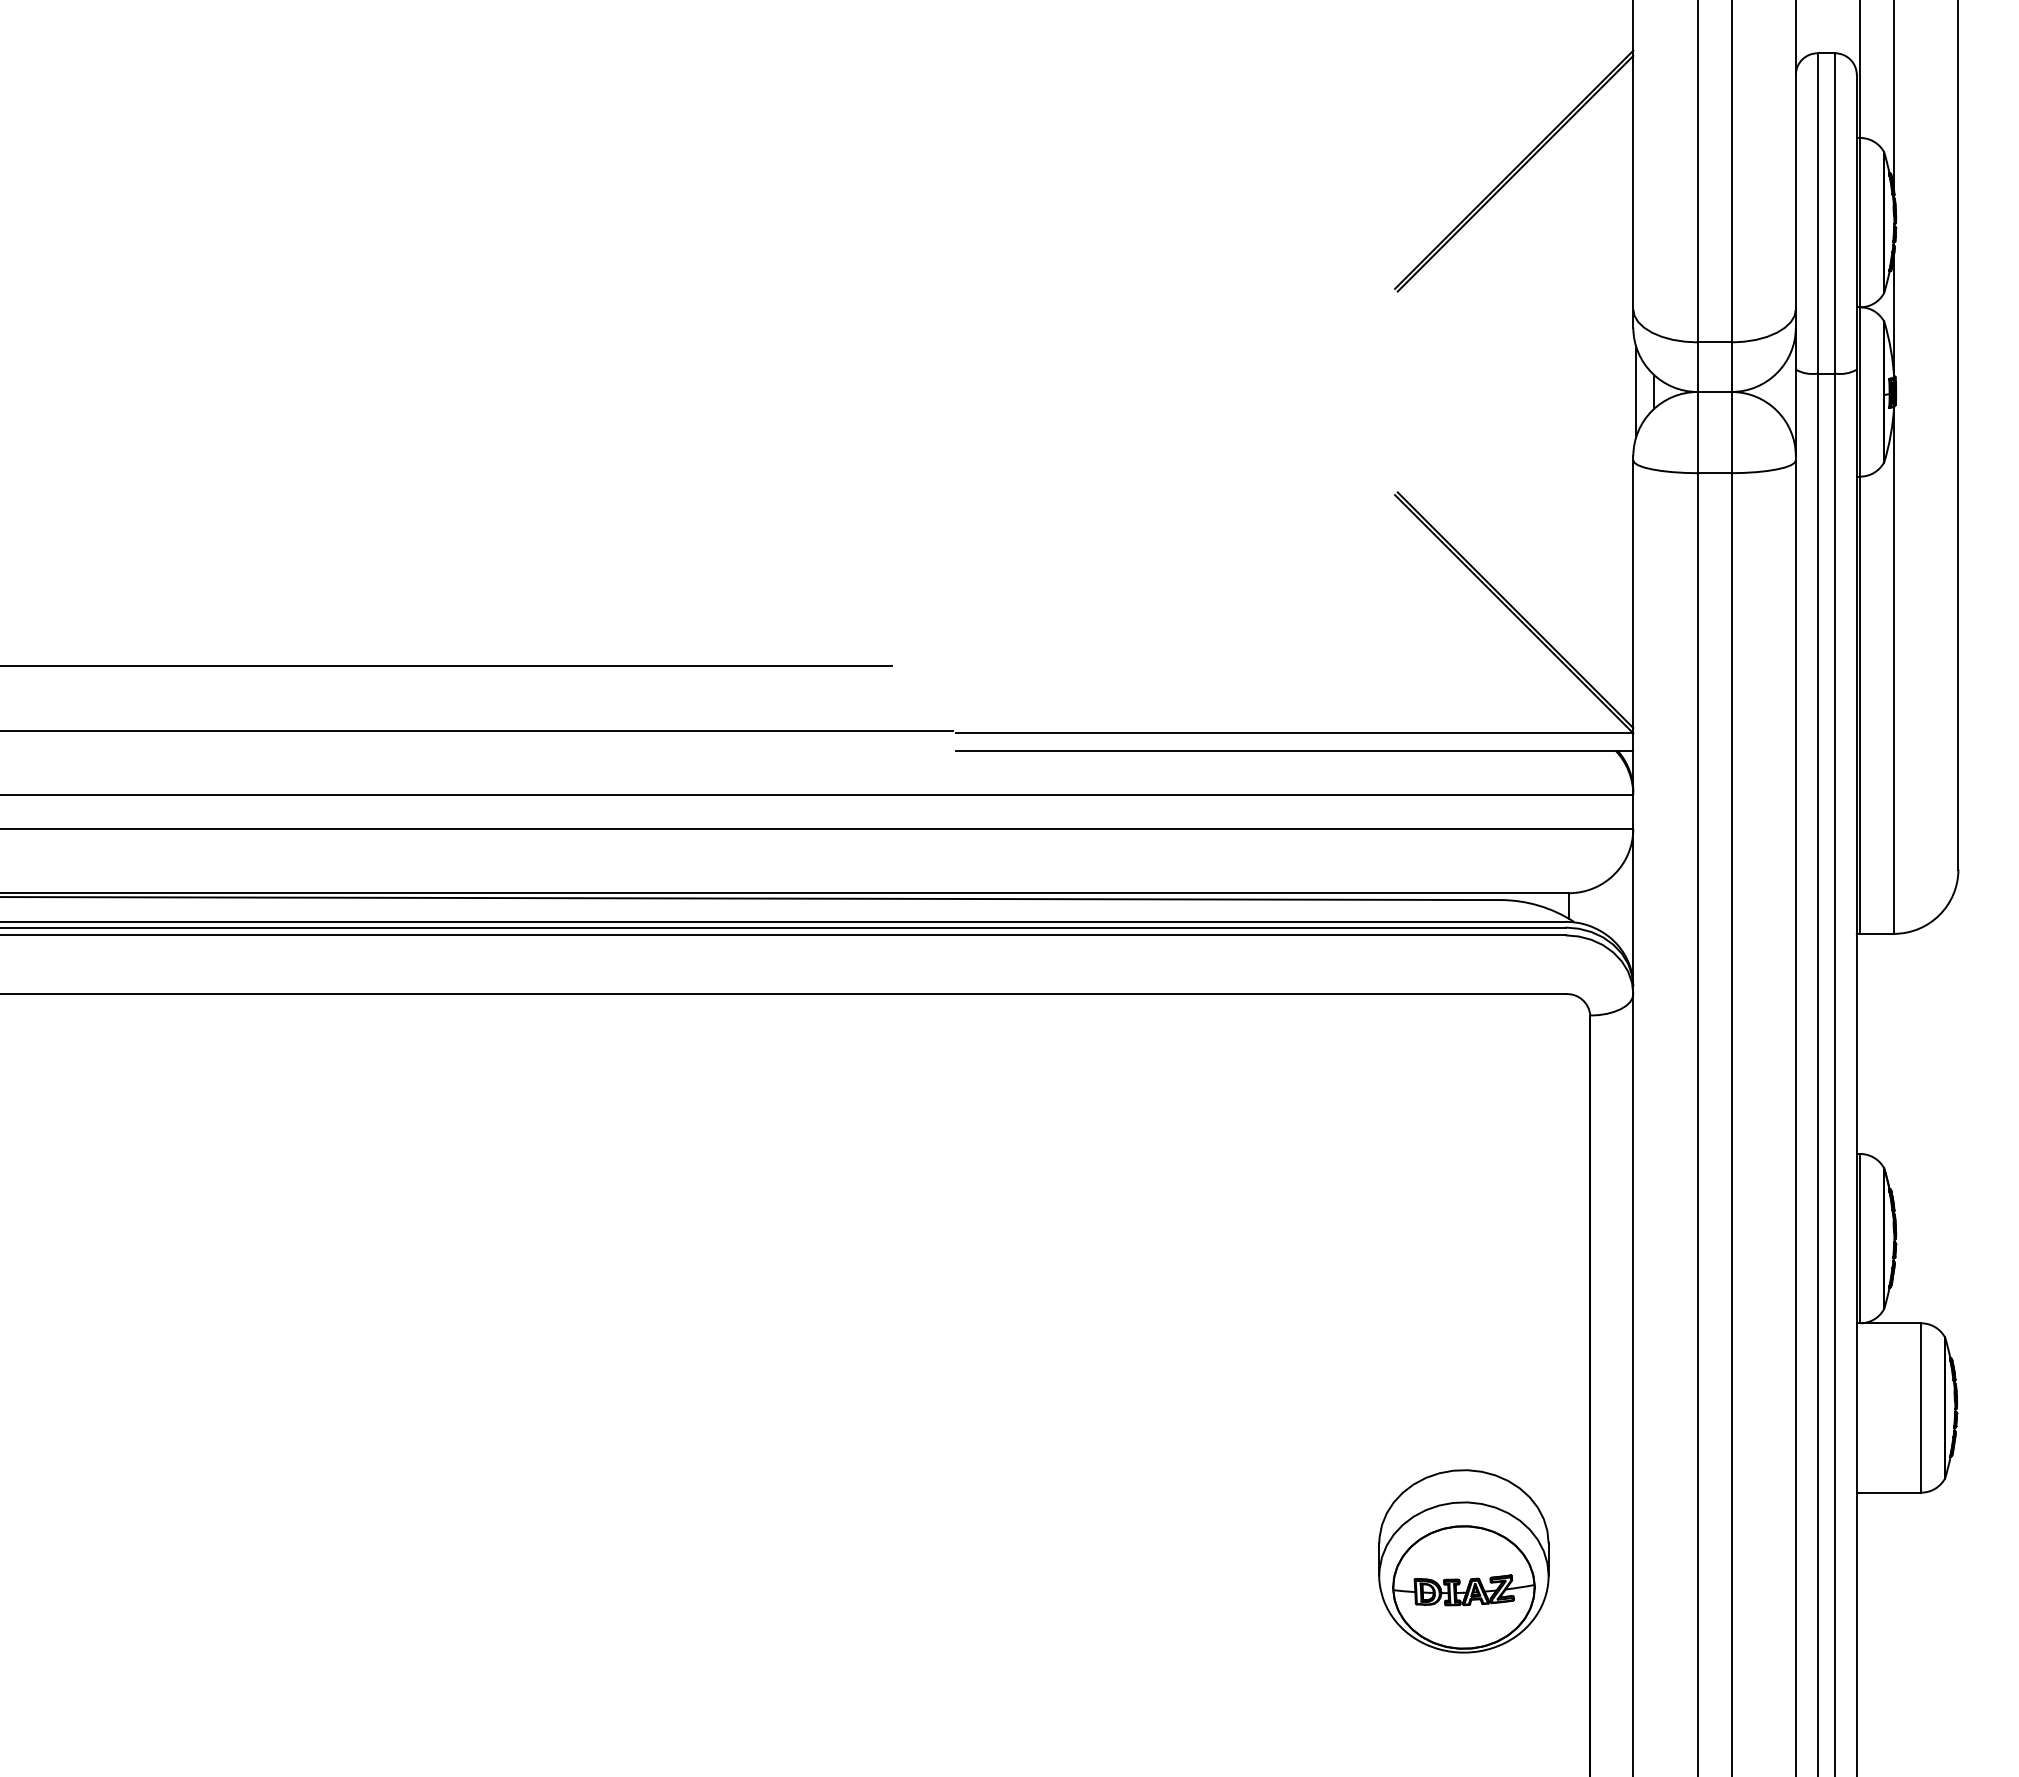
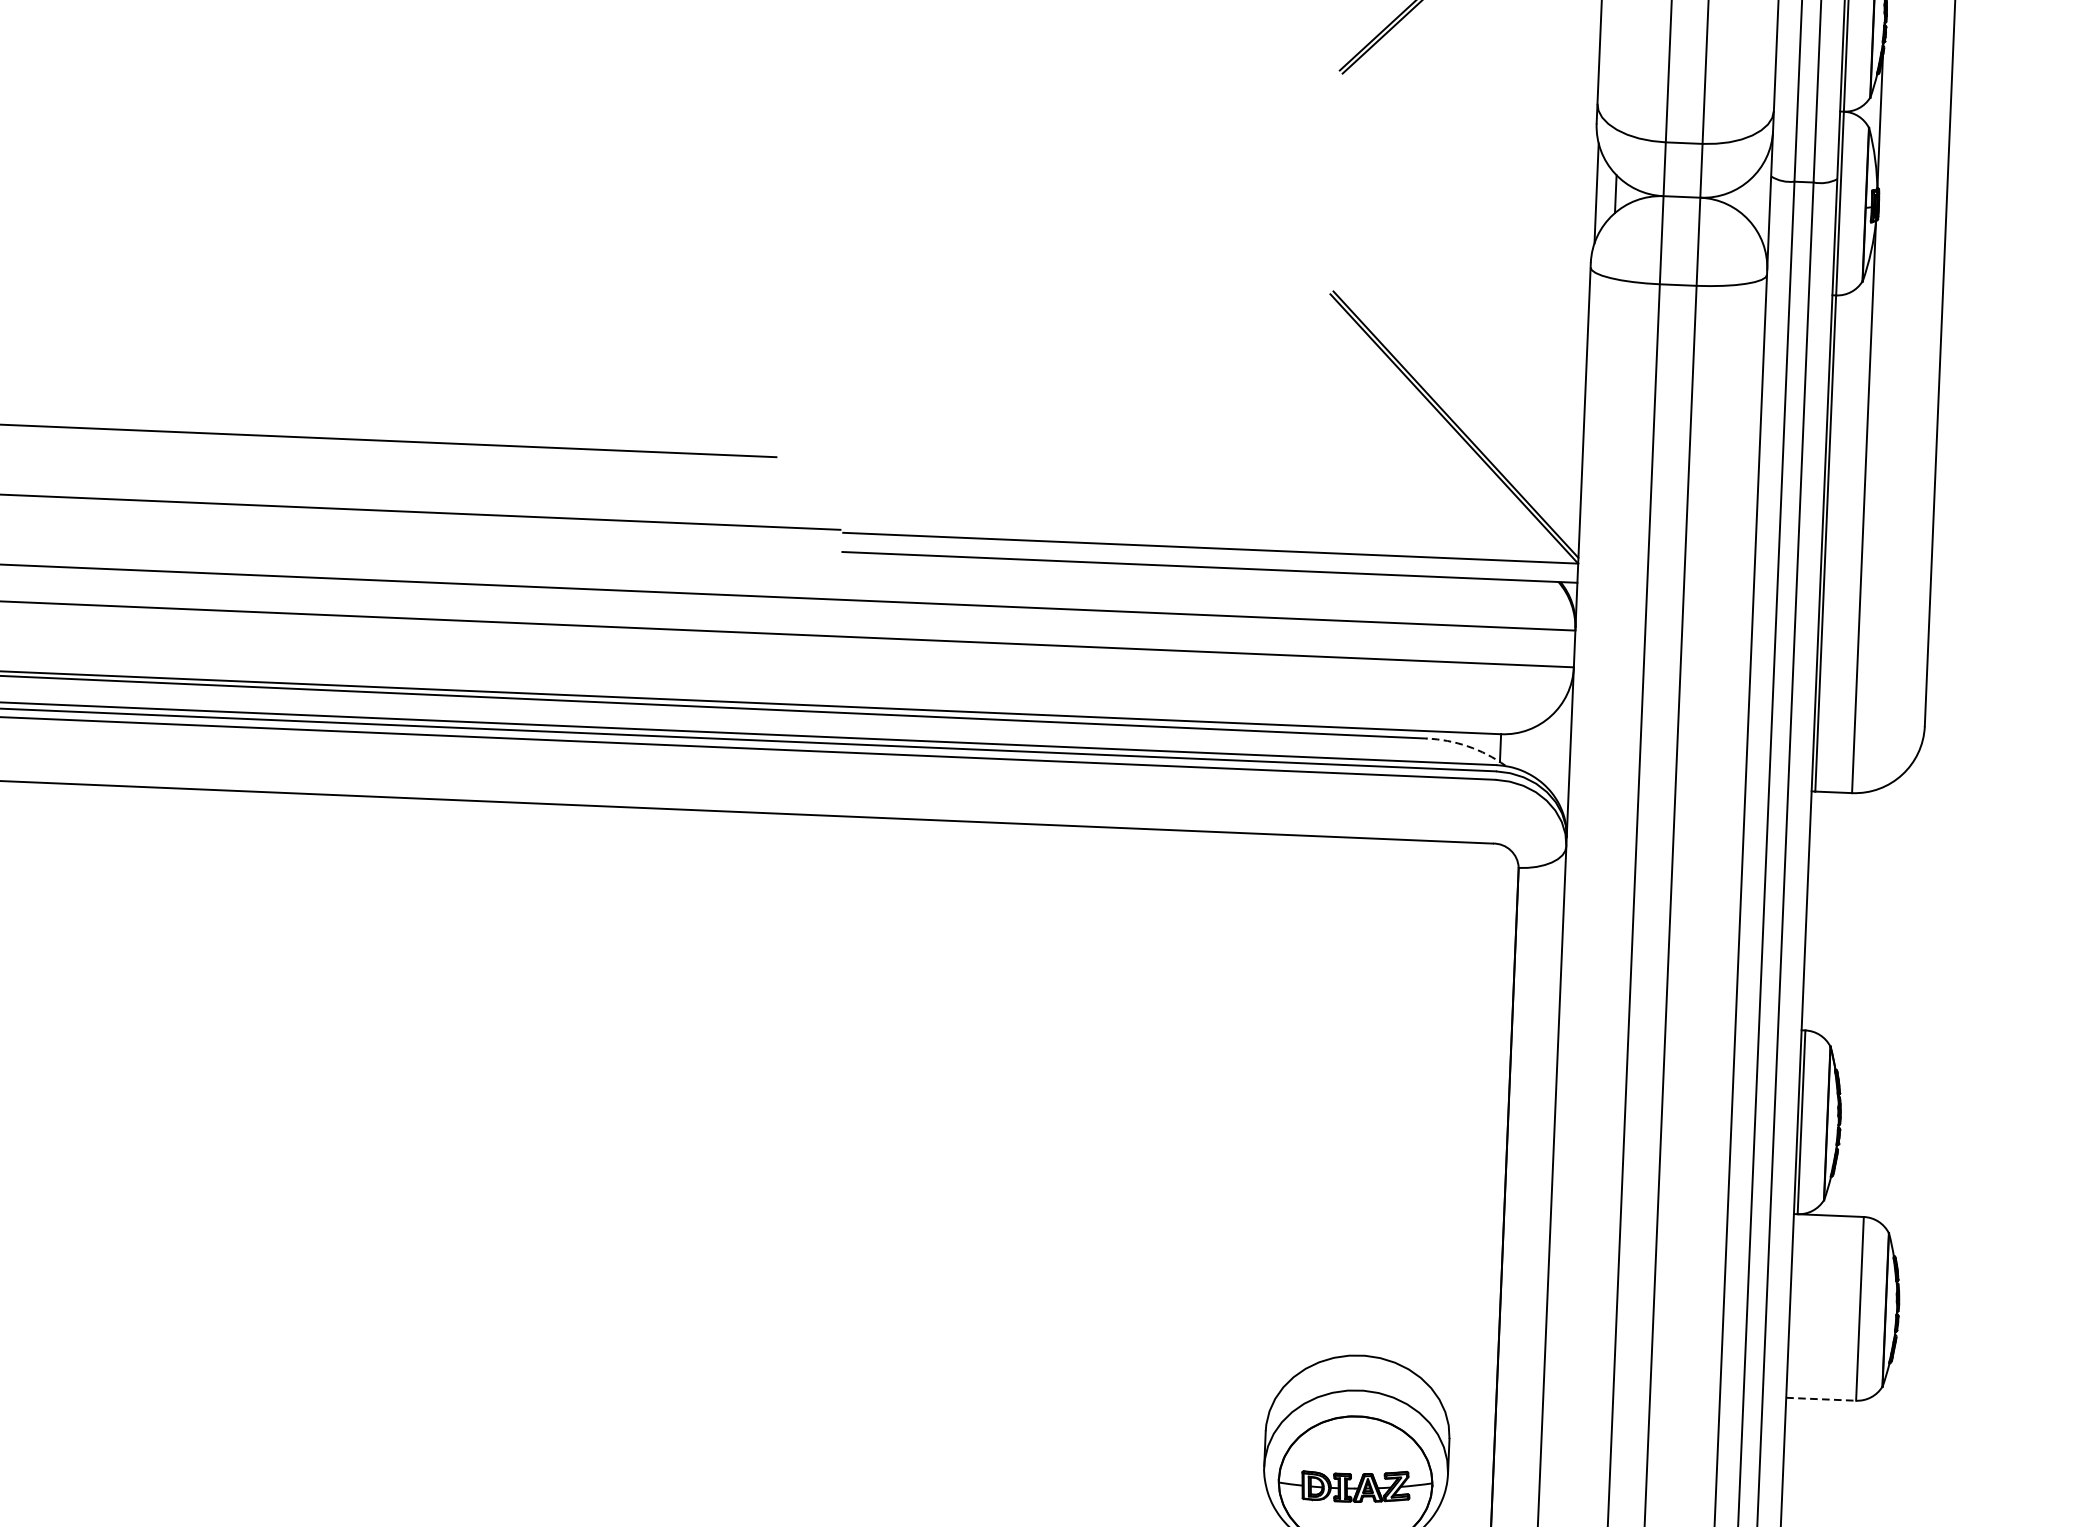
arc: (1538, 905) -> (1467, 746), solid -> dashed
line: (1889, 1492) -> (1821, 1399), solid -> dashed

